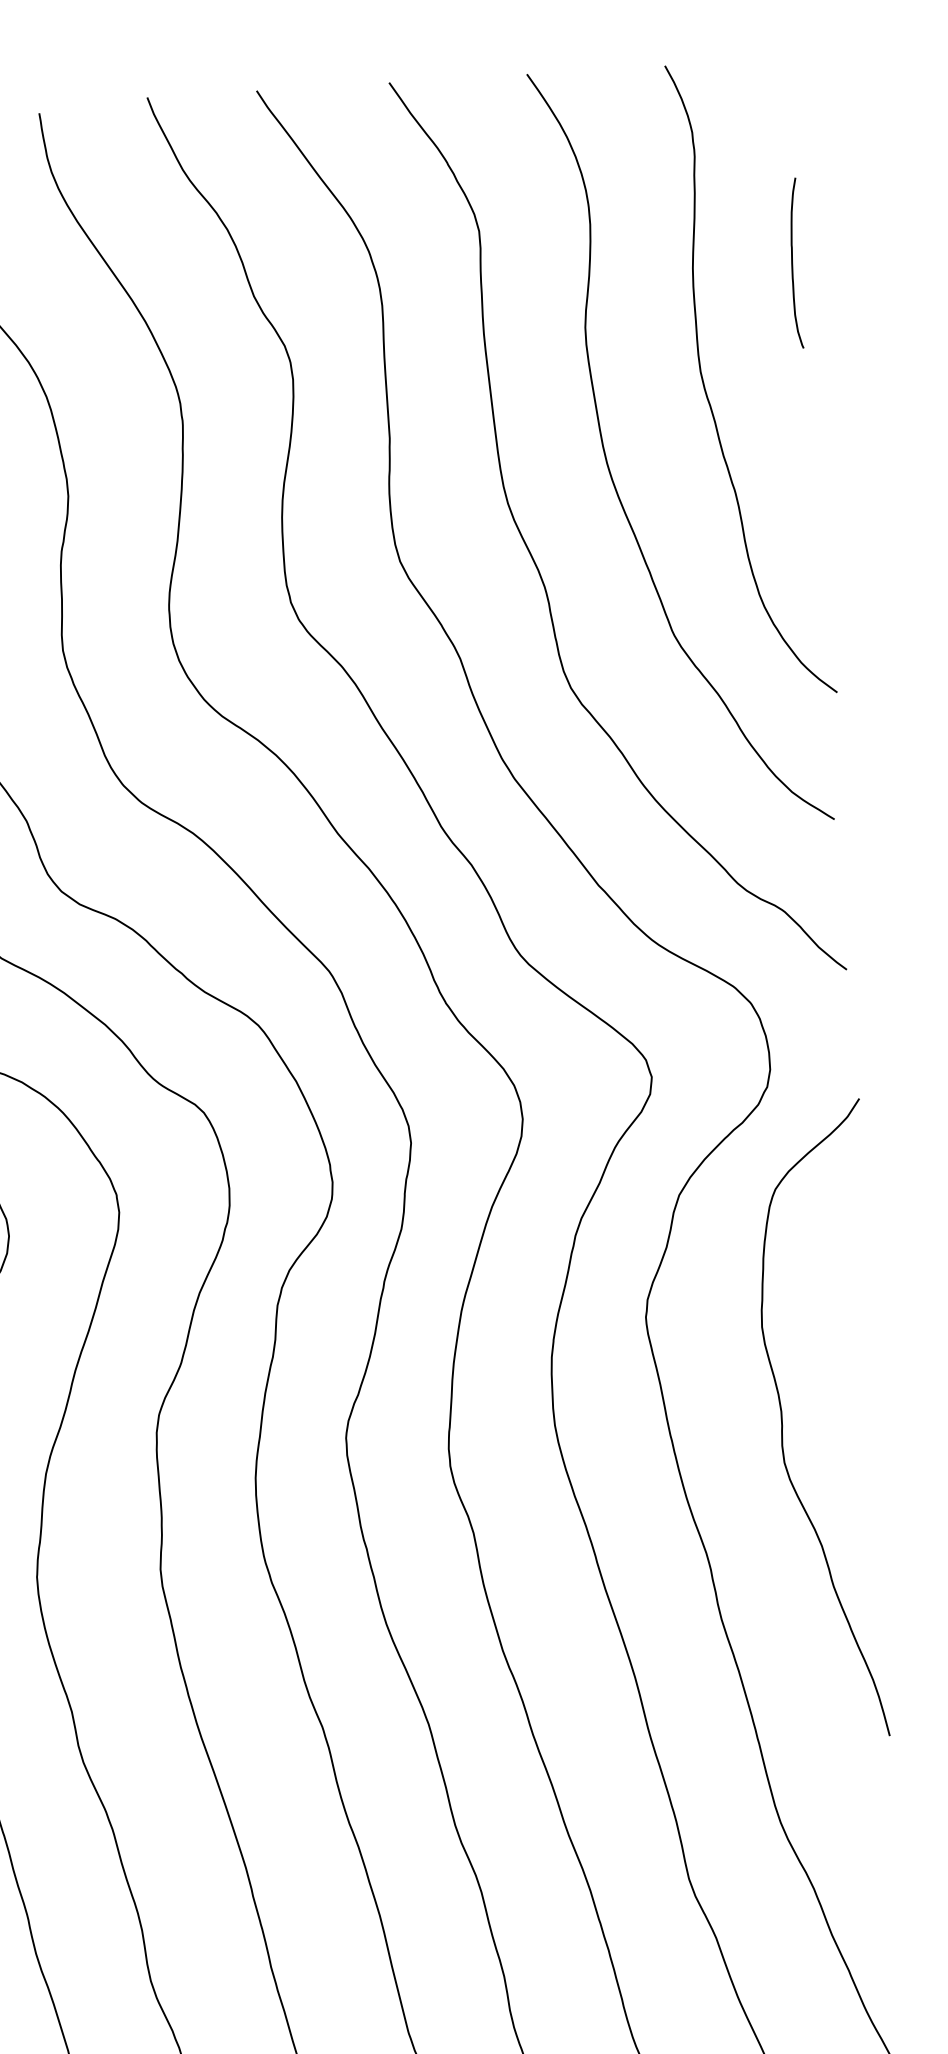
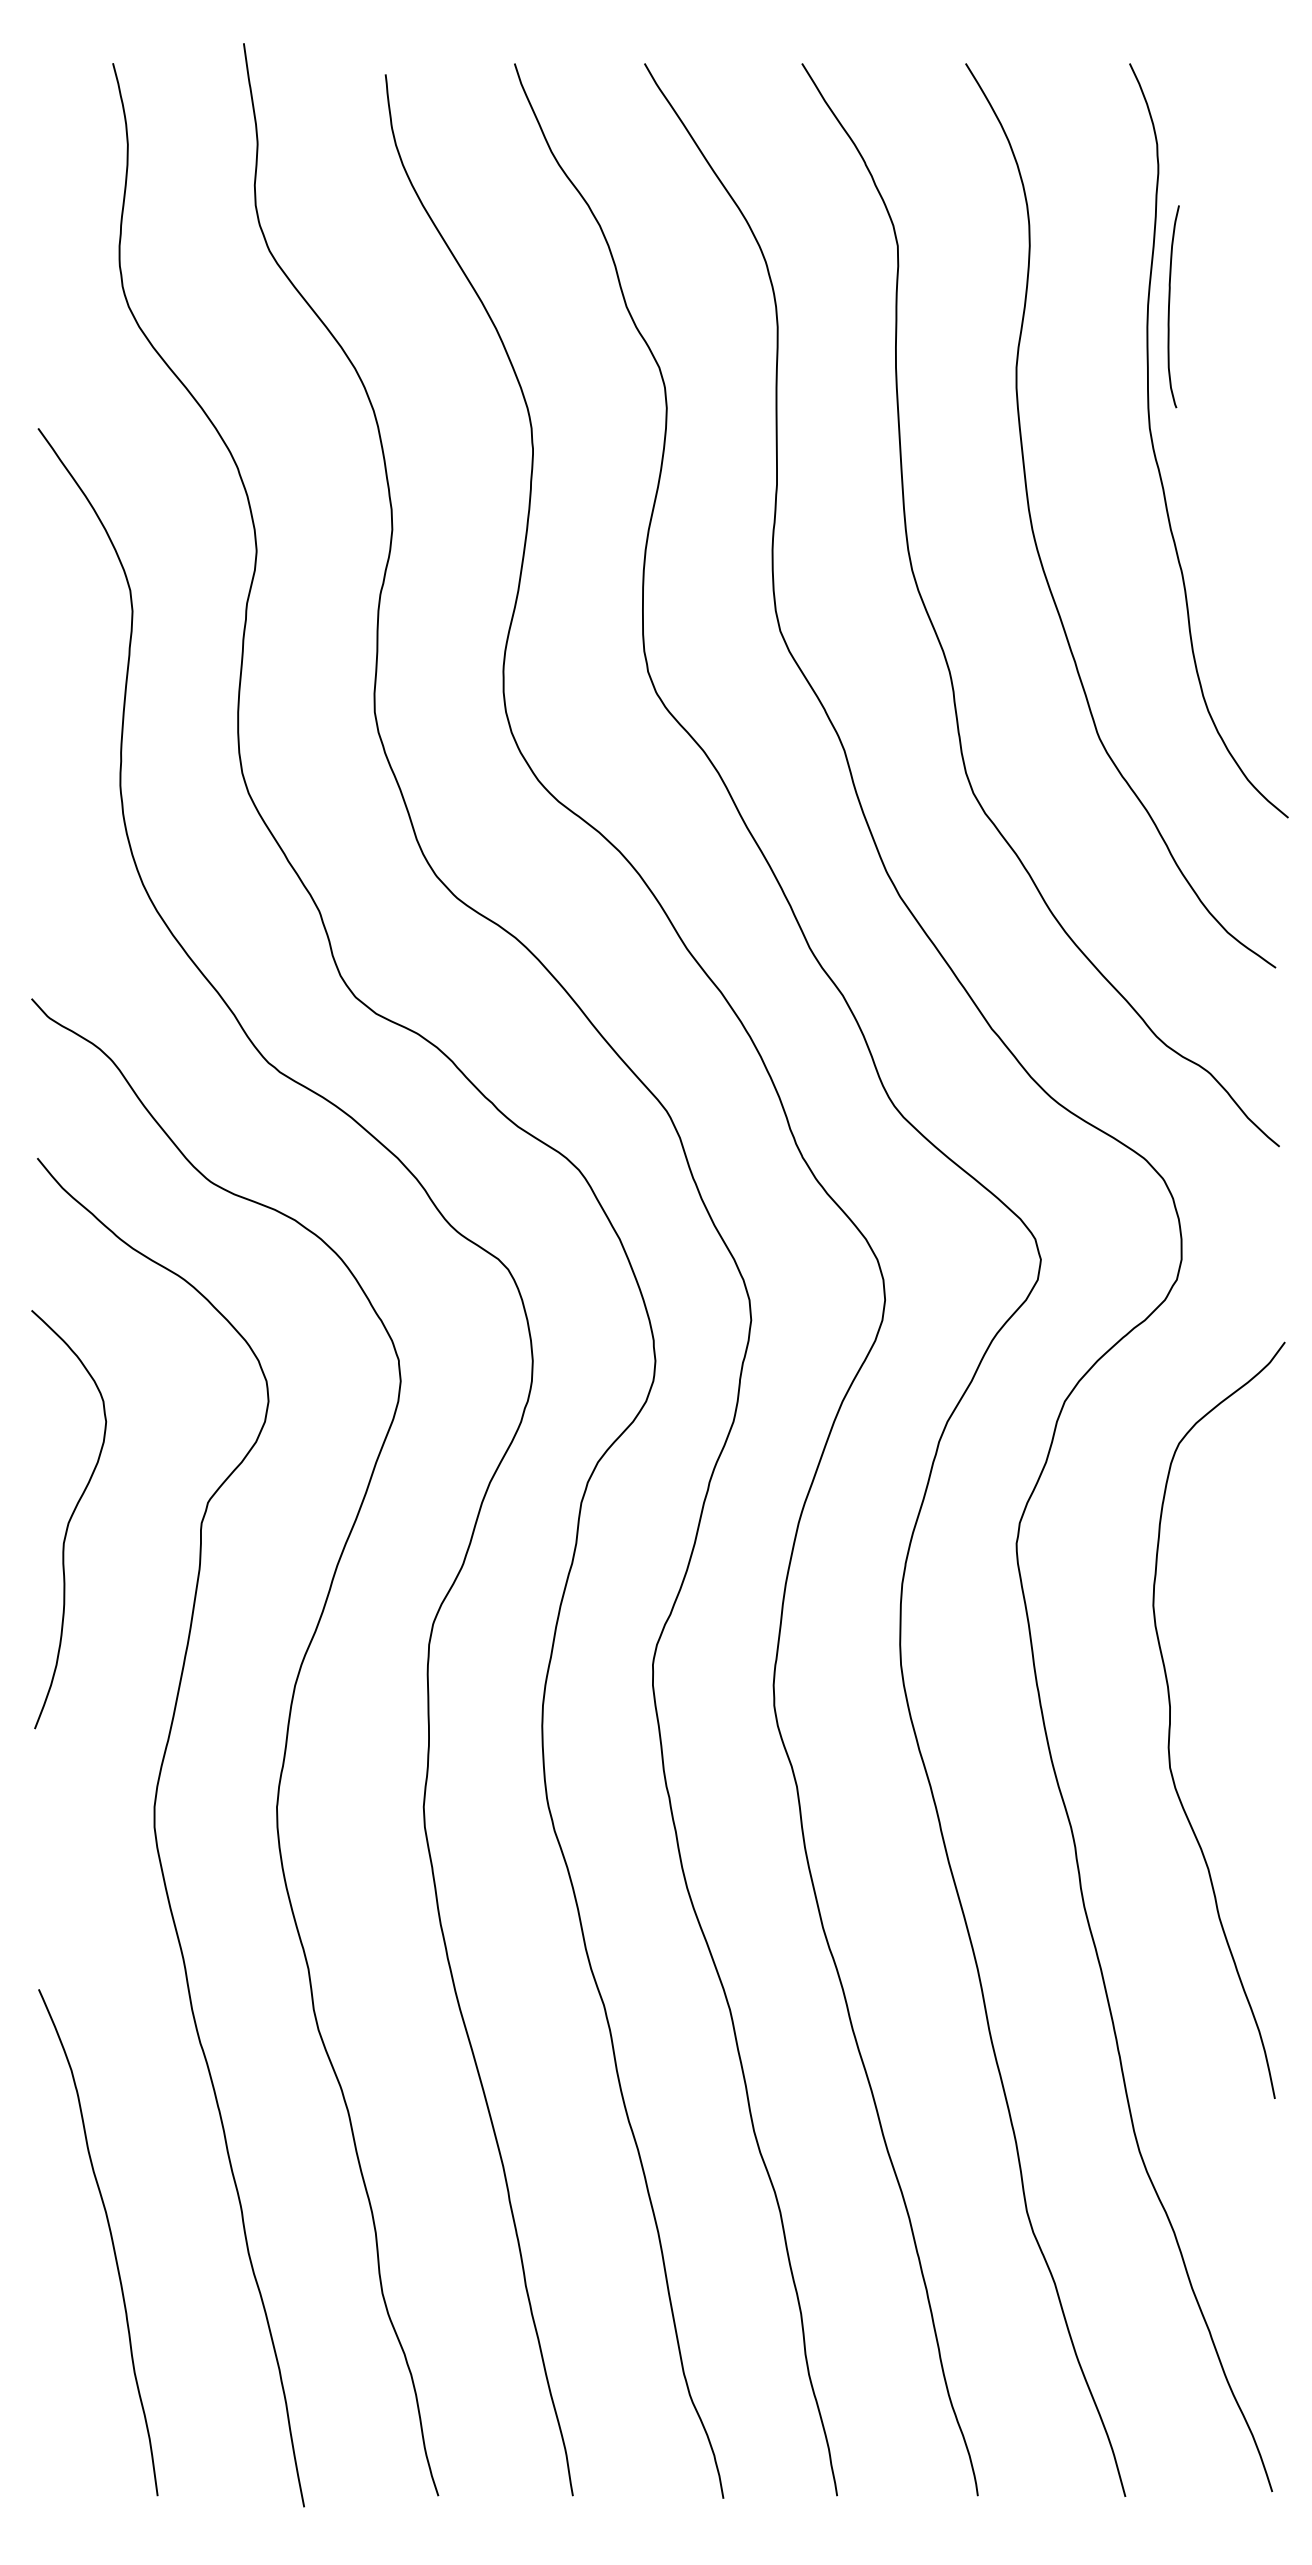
curve: (792, 263) -> (1169, 306), moved
curve: (782, 1422) -> (1170, 1719), moved

